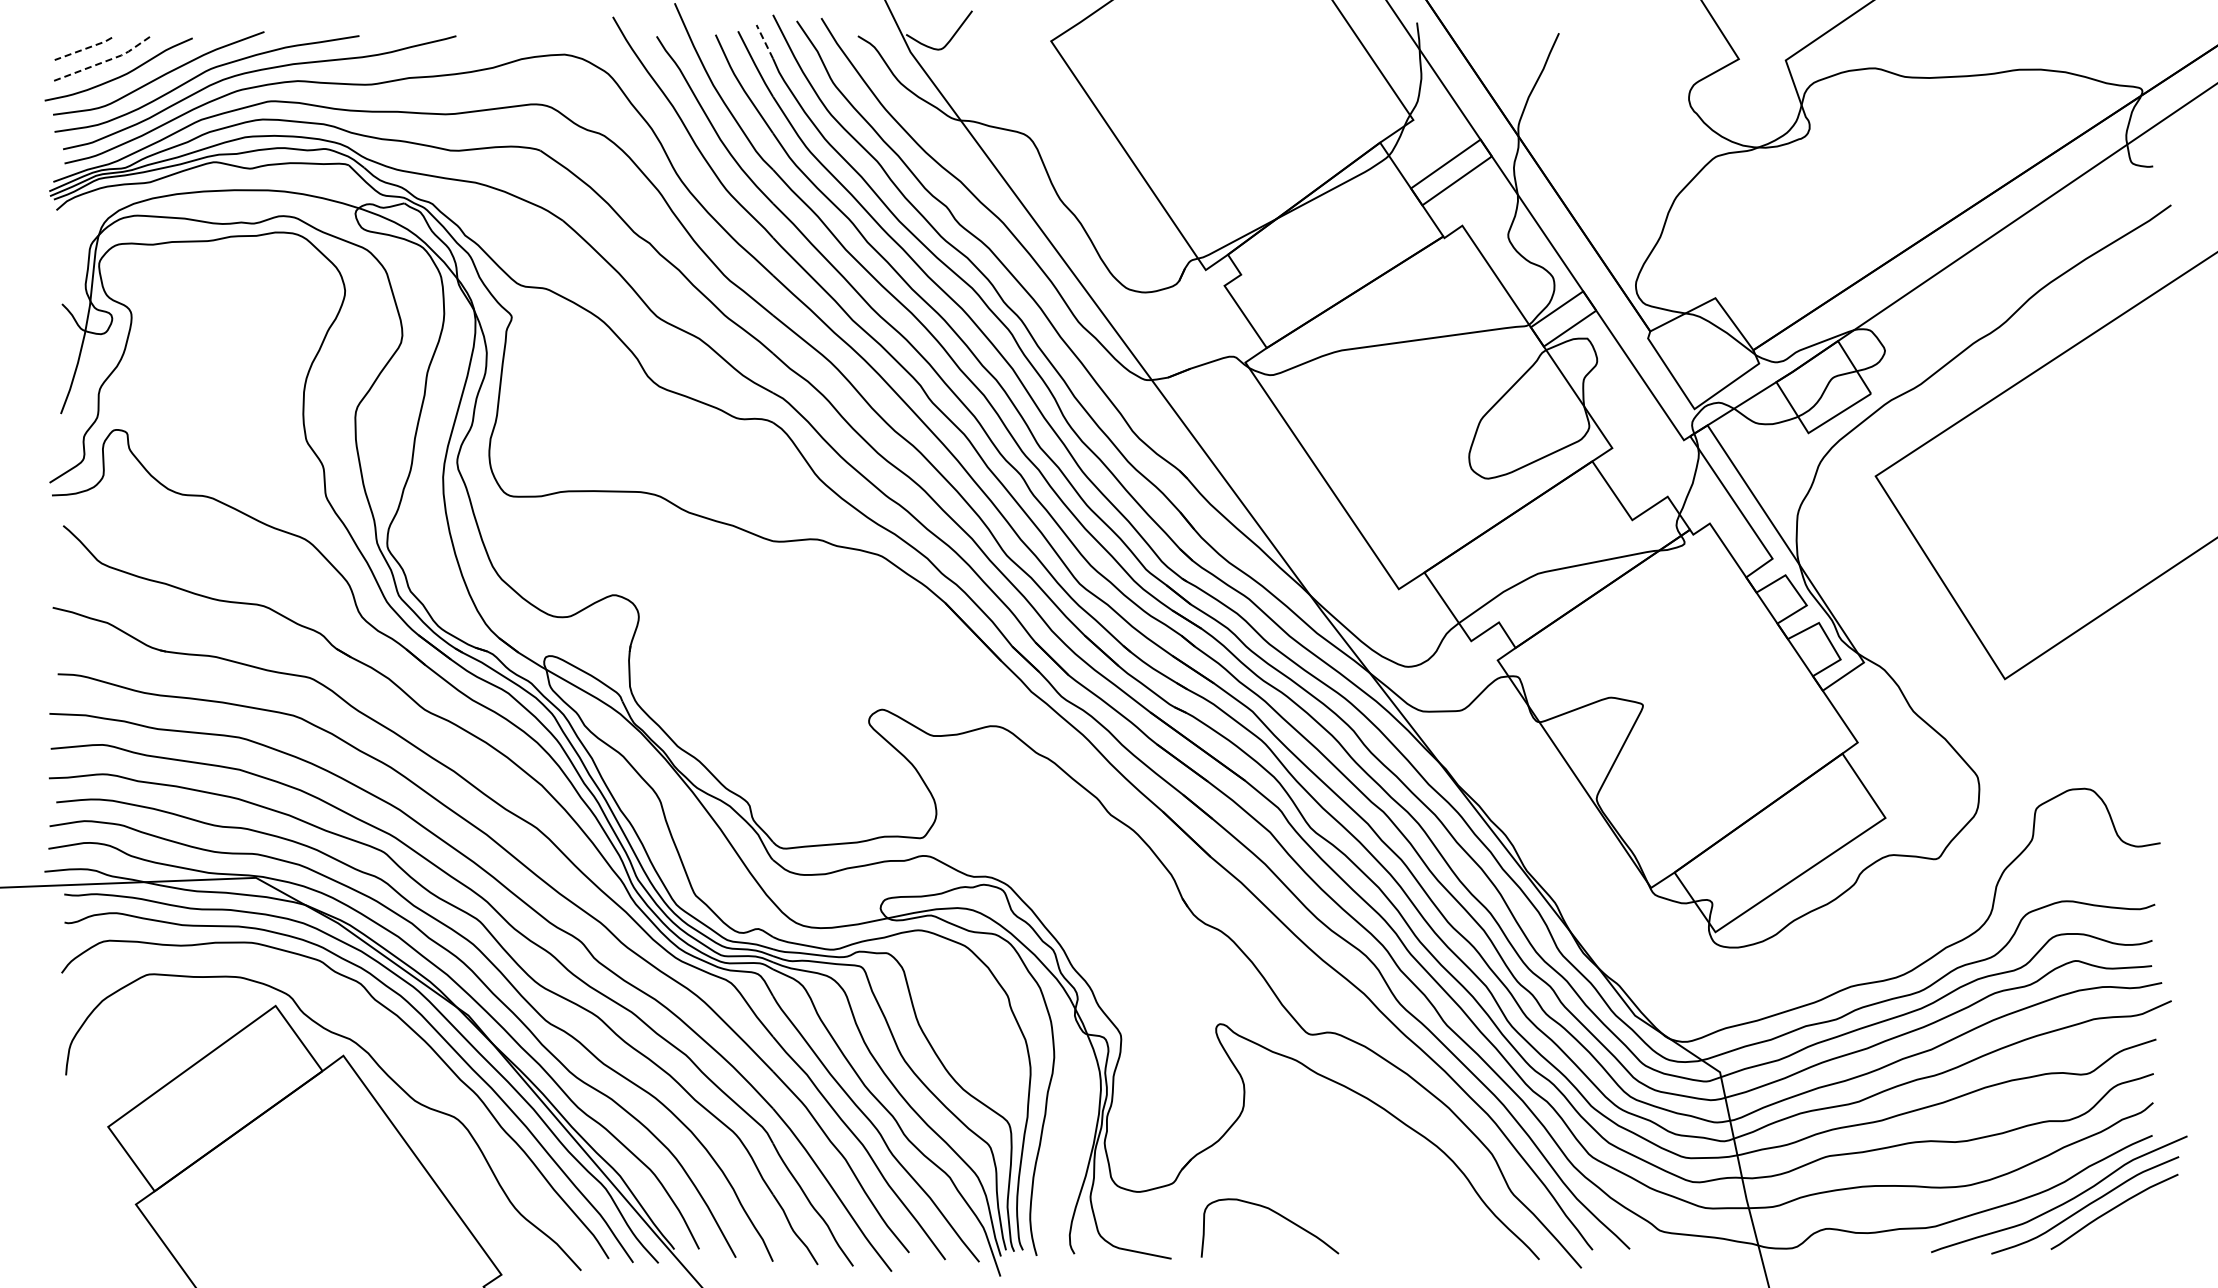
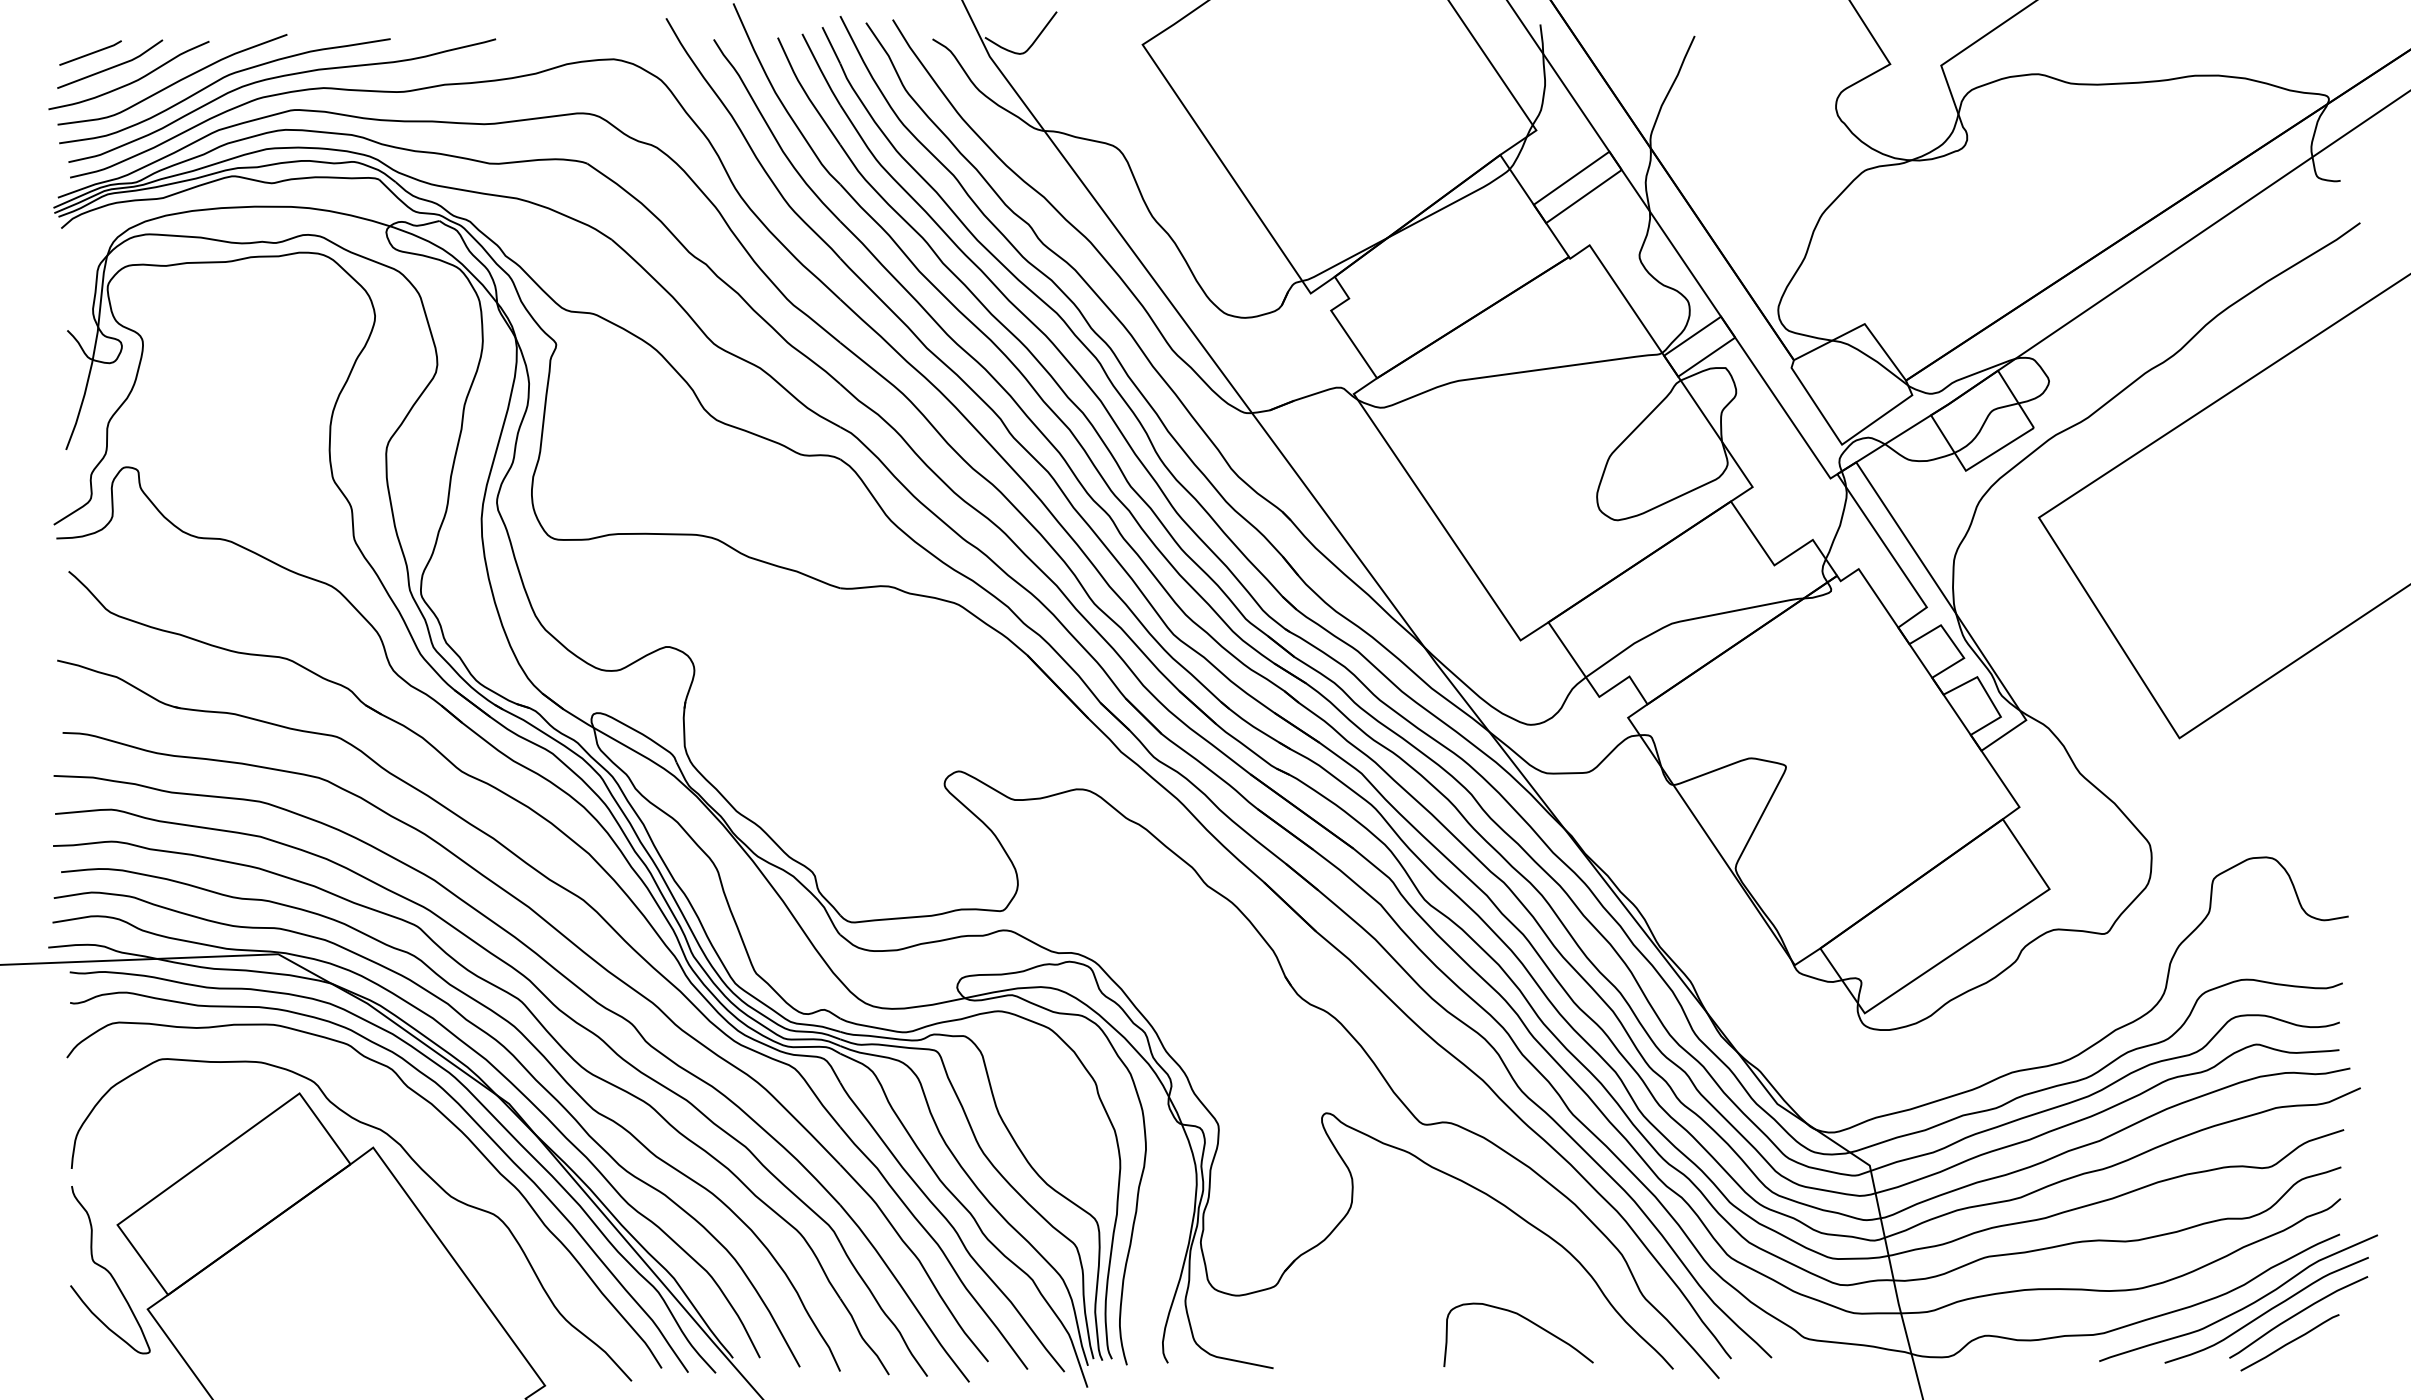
line: (764, 41) -> (830, 45), dashed -> solid
line: (84, 49) -> (91, 53), dashed -> solid
line: (103, 62) -> (112, 67), dashed -> solid
curve: (100, 1169) -> (109, 1271), added
curve: (1278, 1215) -> (1527, 1321), moved
line: (2106, 1234) -> (2289, 1341), added

